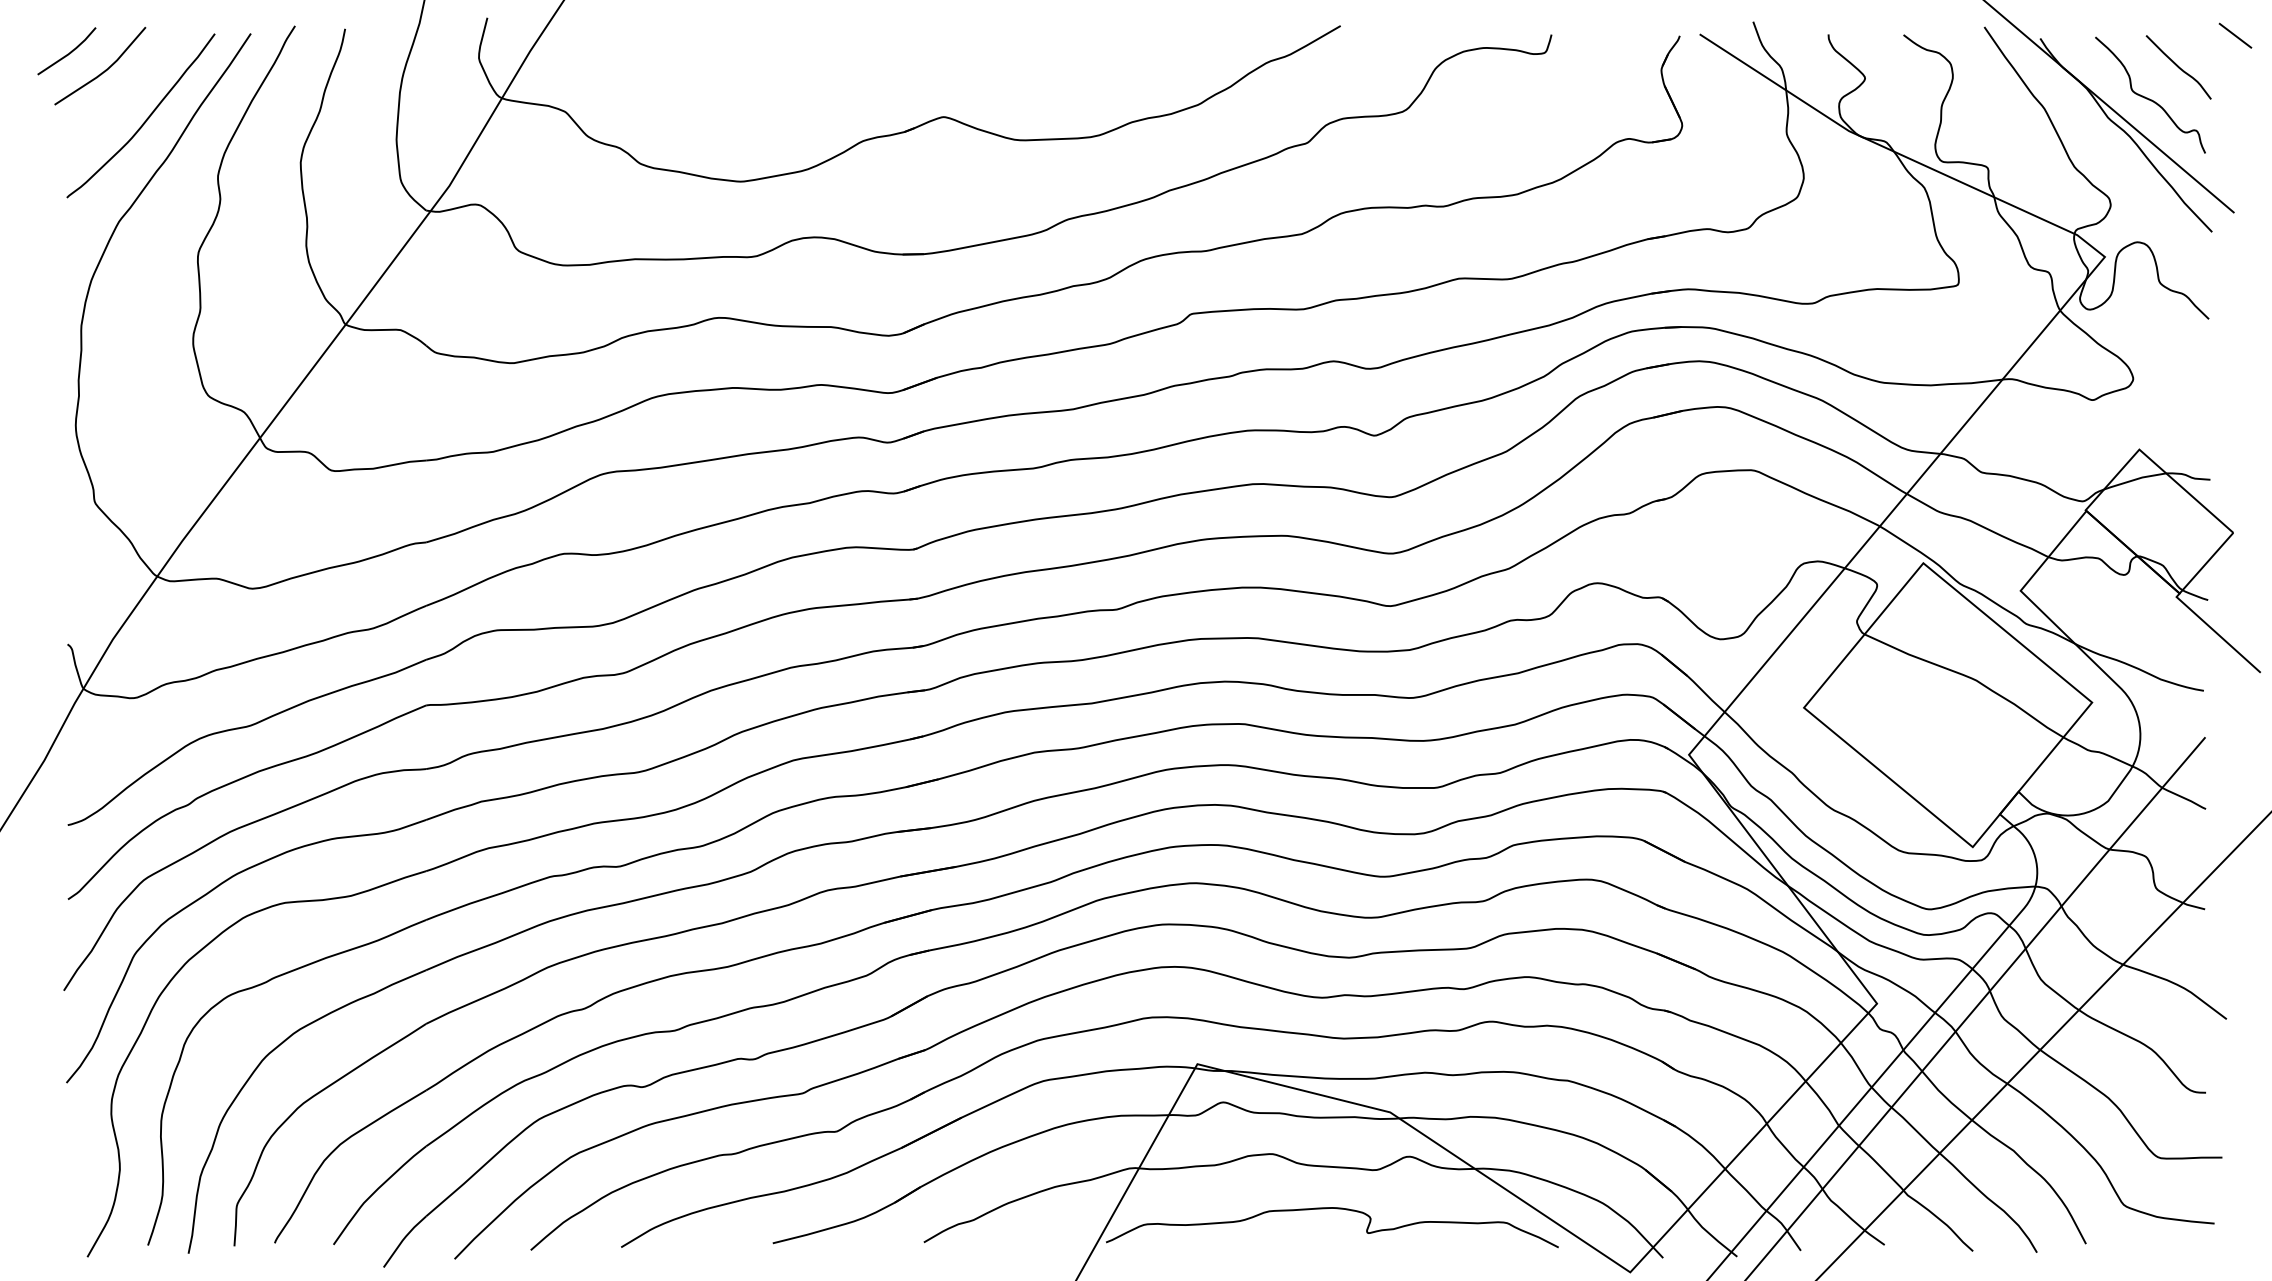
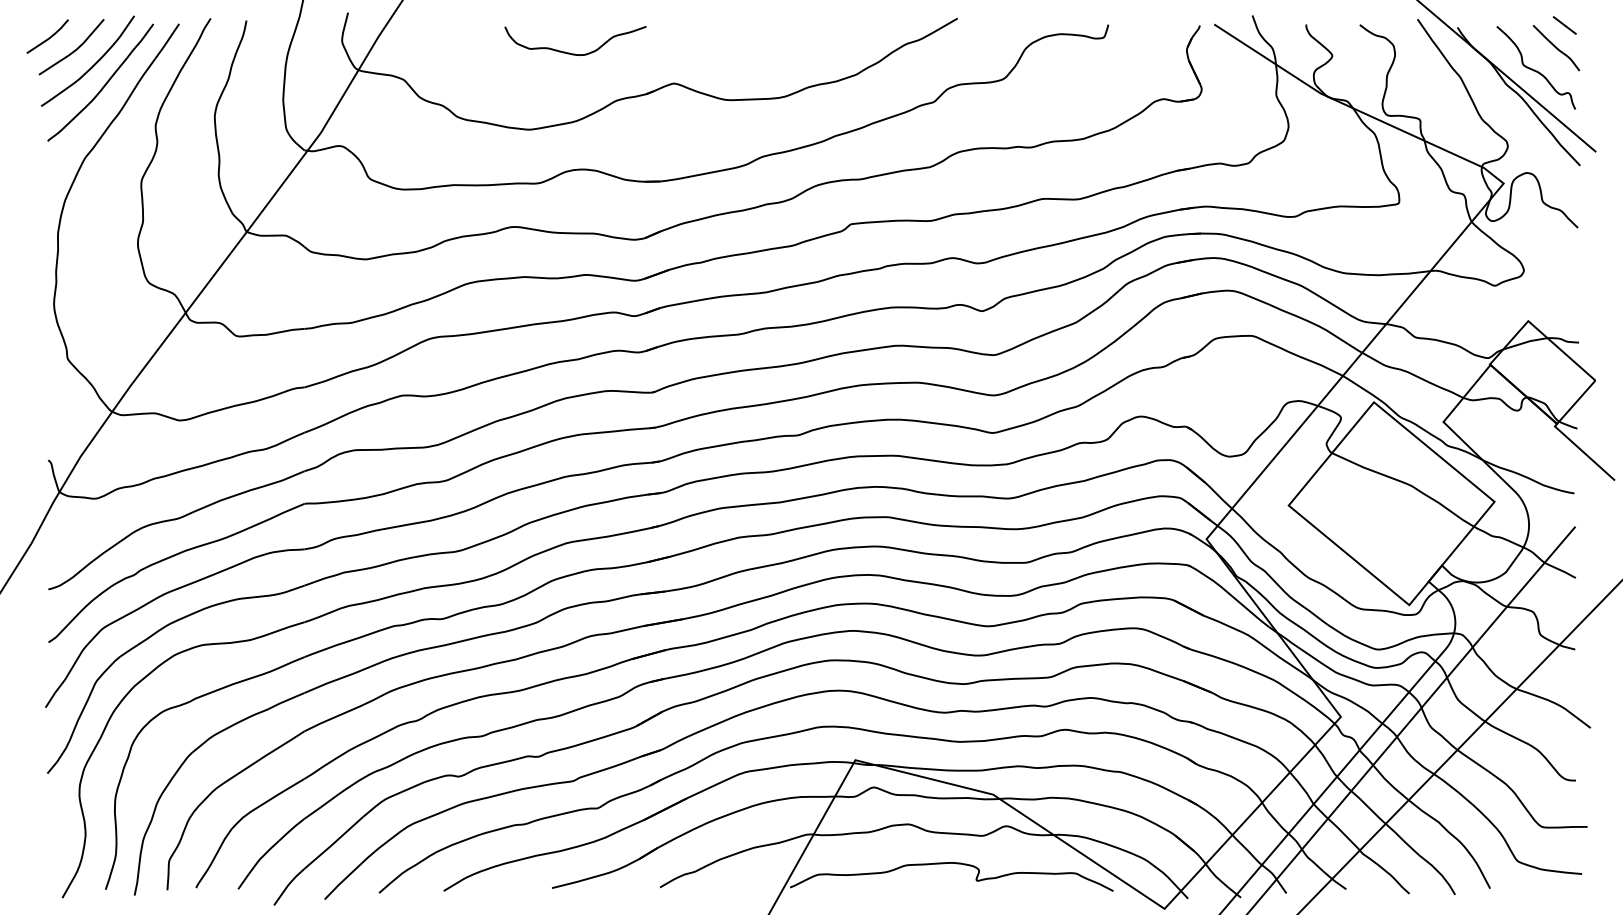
line: (2235, 35) -> (1564, 25), moved
curve: (805, 75) -> (575, 53), added
curve: (129, 92) -> (92, 66), added

